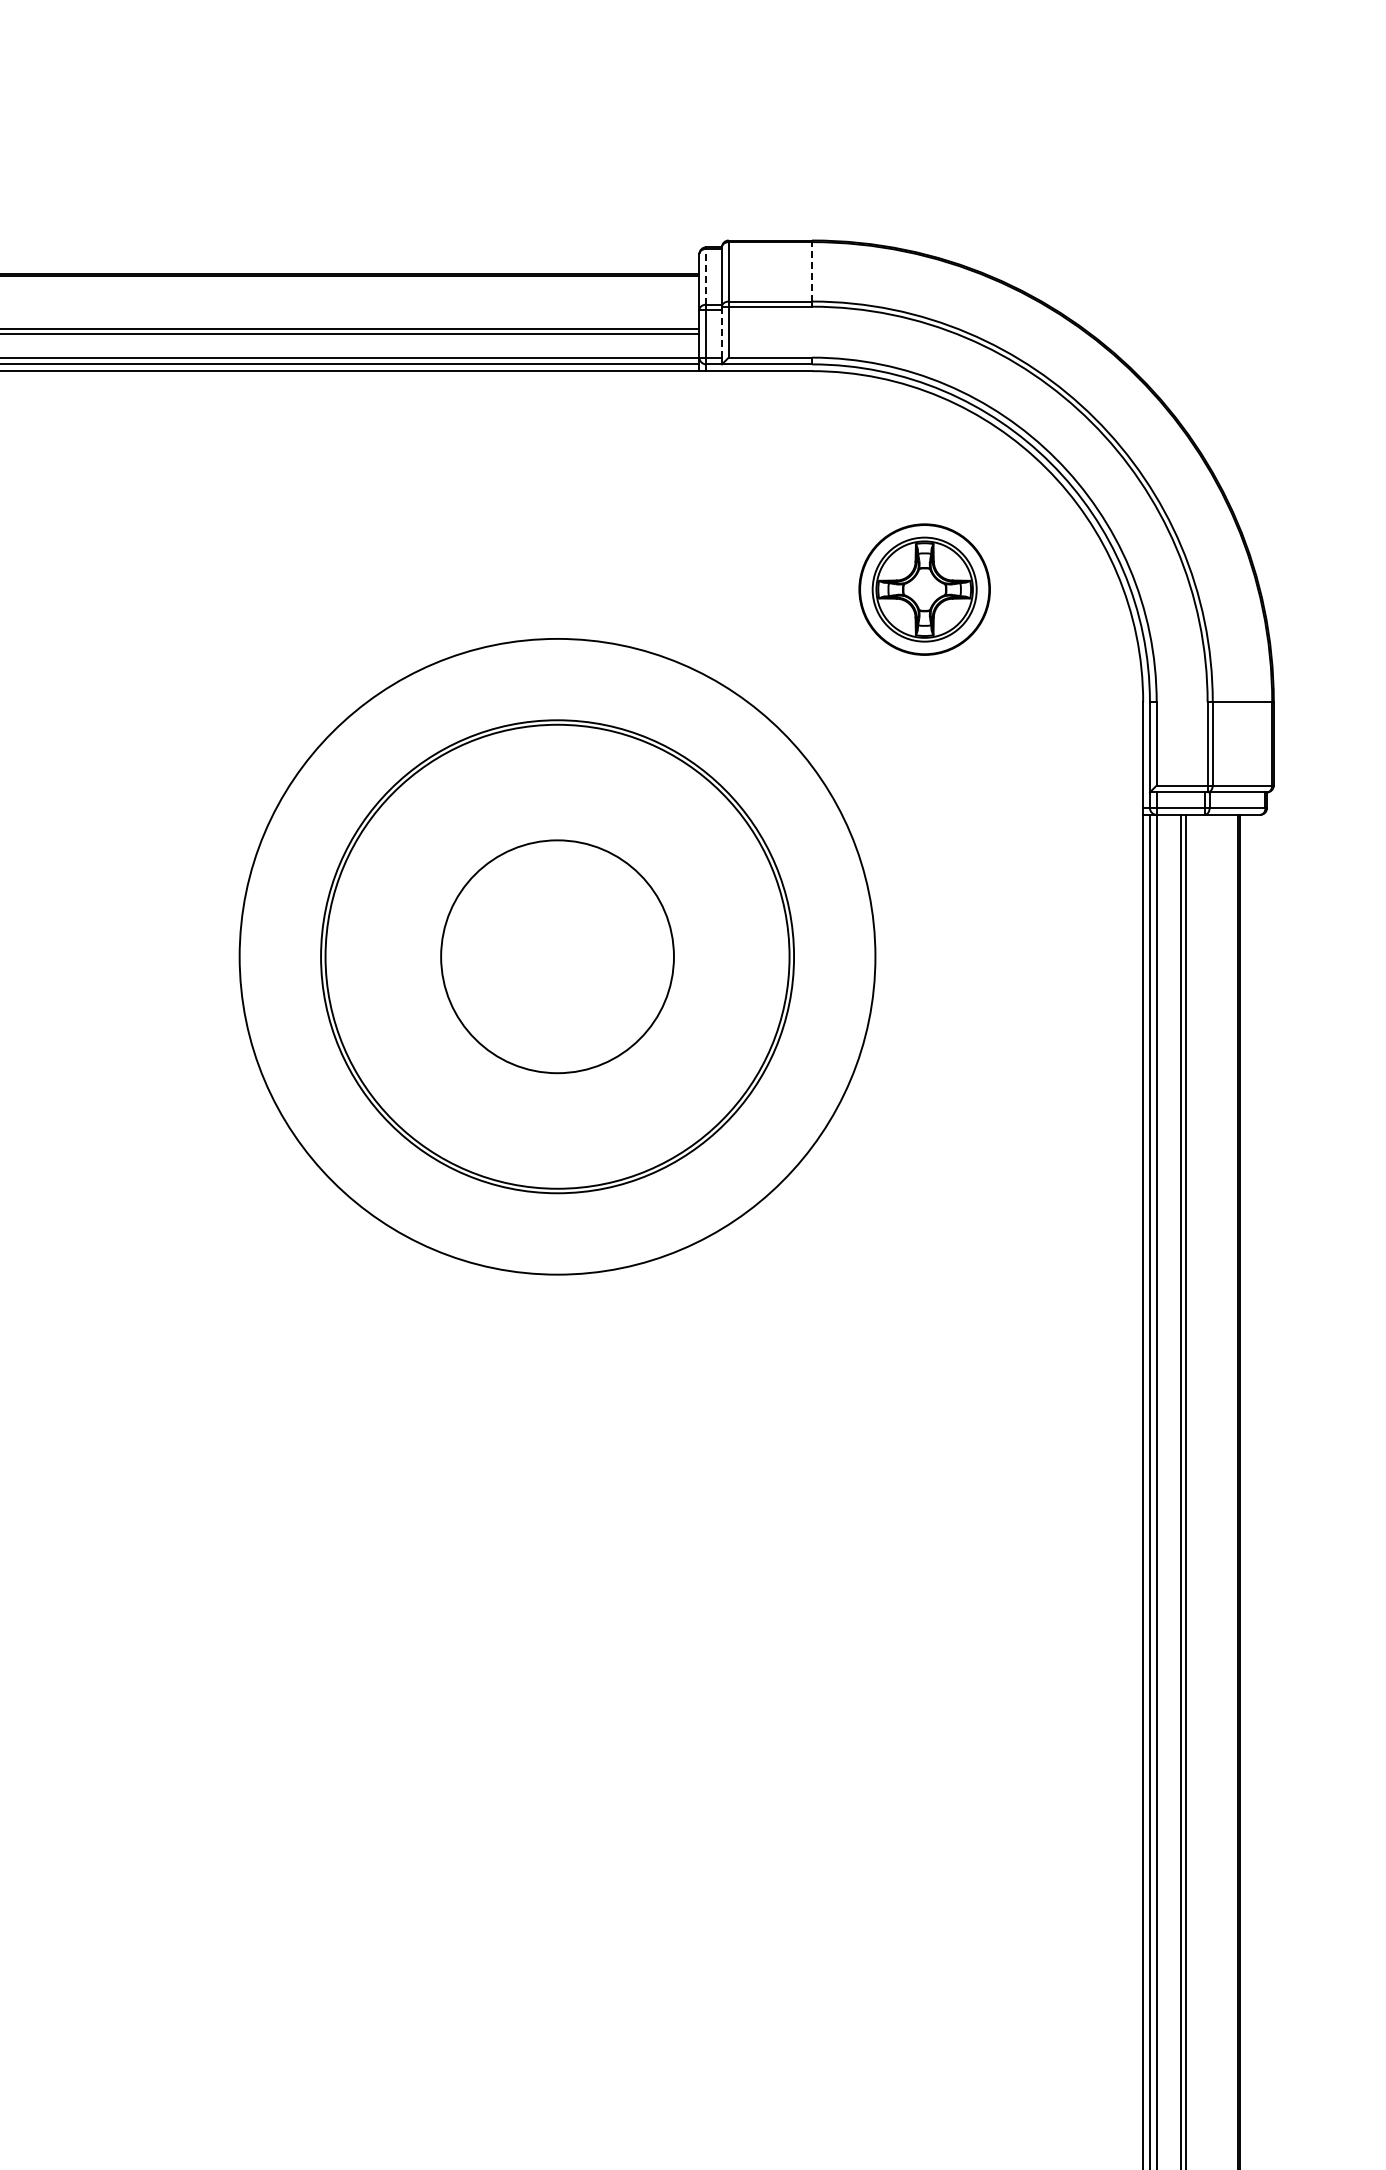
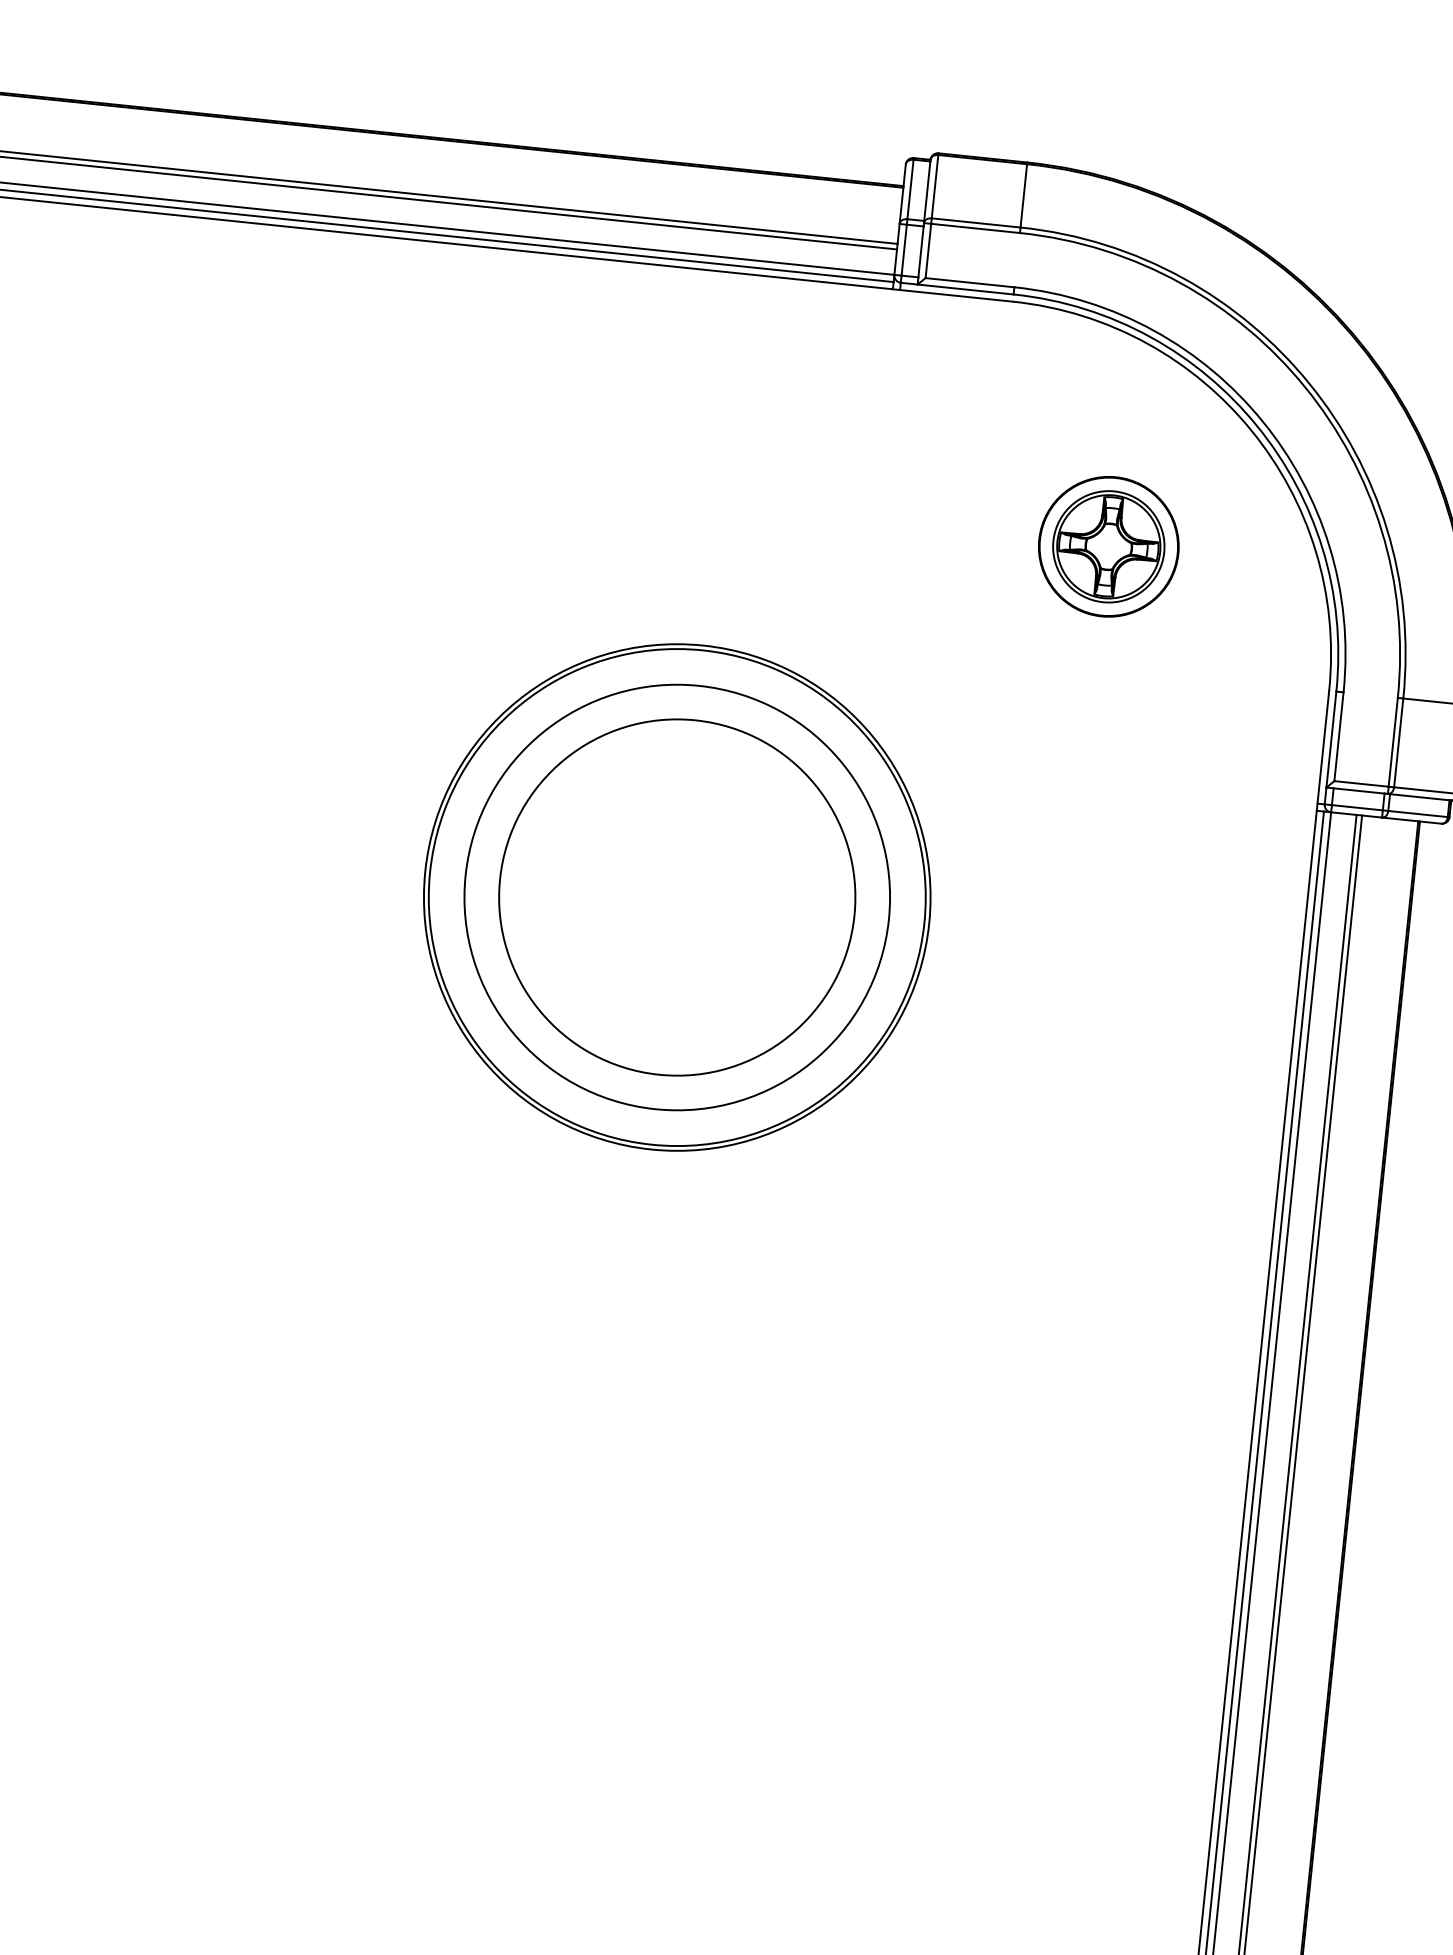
line: (812, 271) -> (1024, 195), dashed -> solid
line: (706, 276) -> (910, 189), dashed -> solid
line: (721, 333) -> (920, 251), dashed -> solid
circle: (557, 956) -> (677, 897), size x0.62
circle: (557, 956) -> (677, 897), size x1.43

